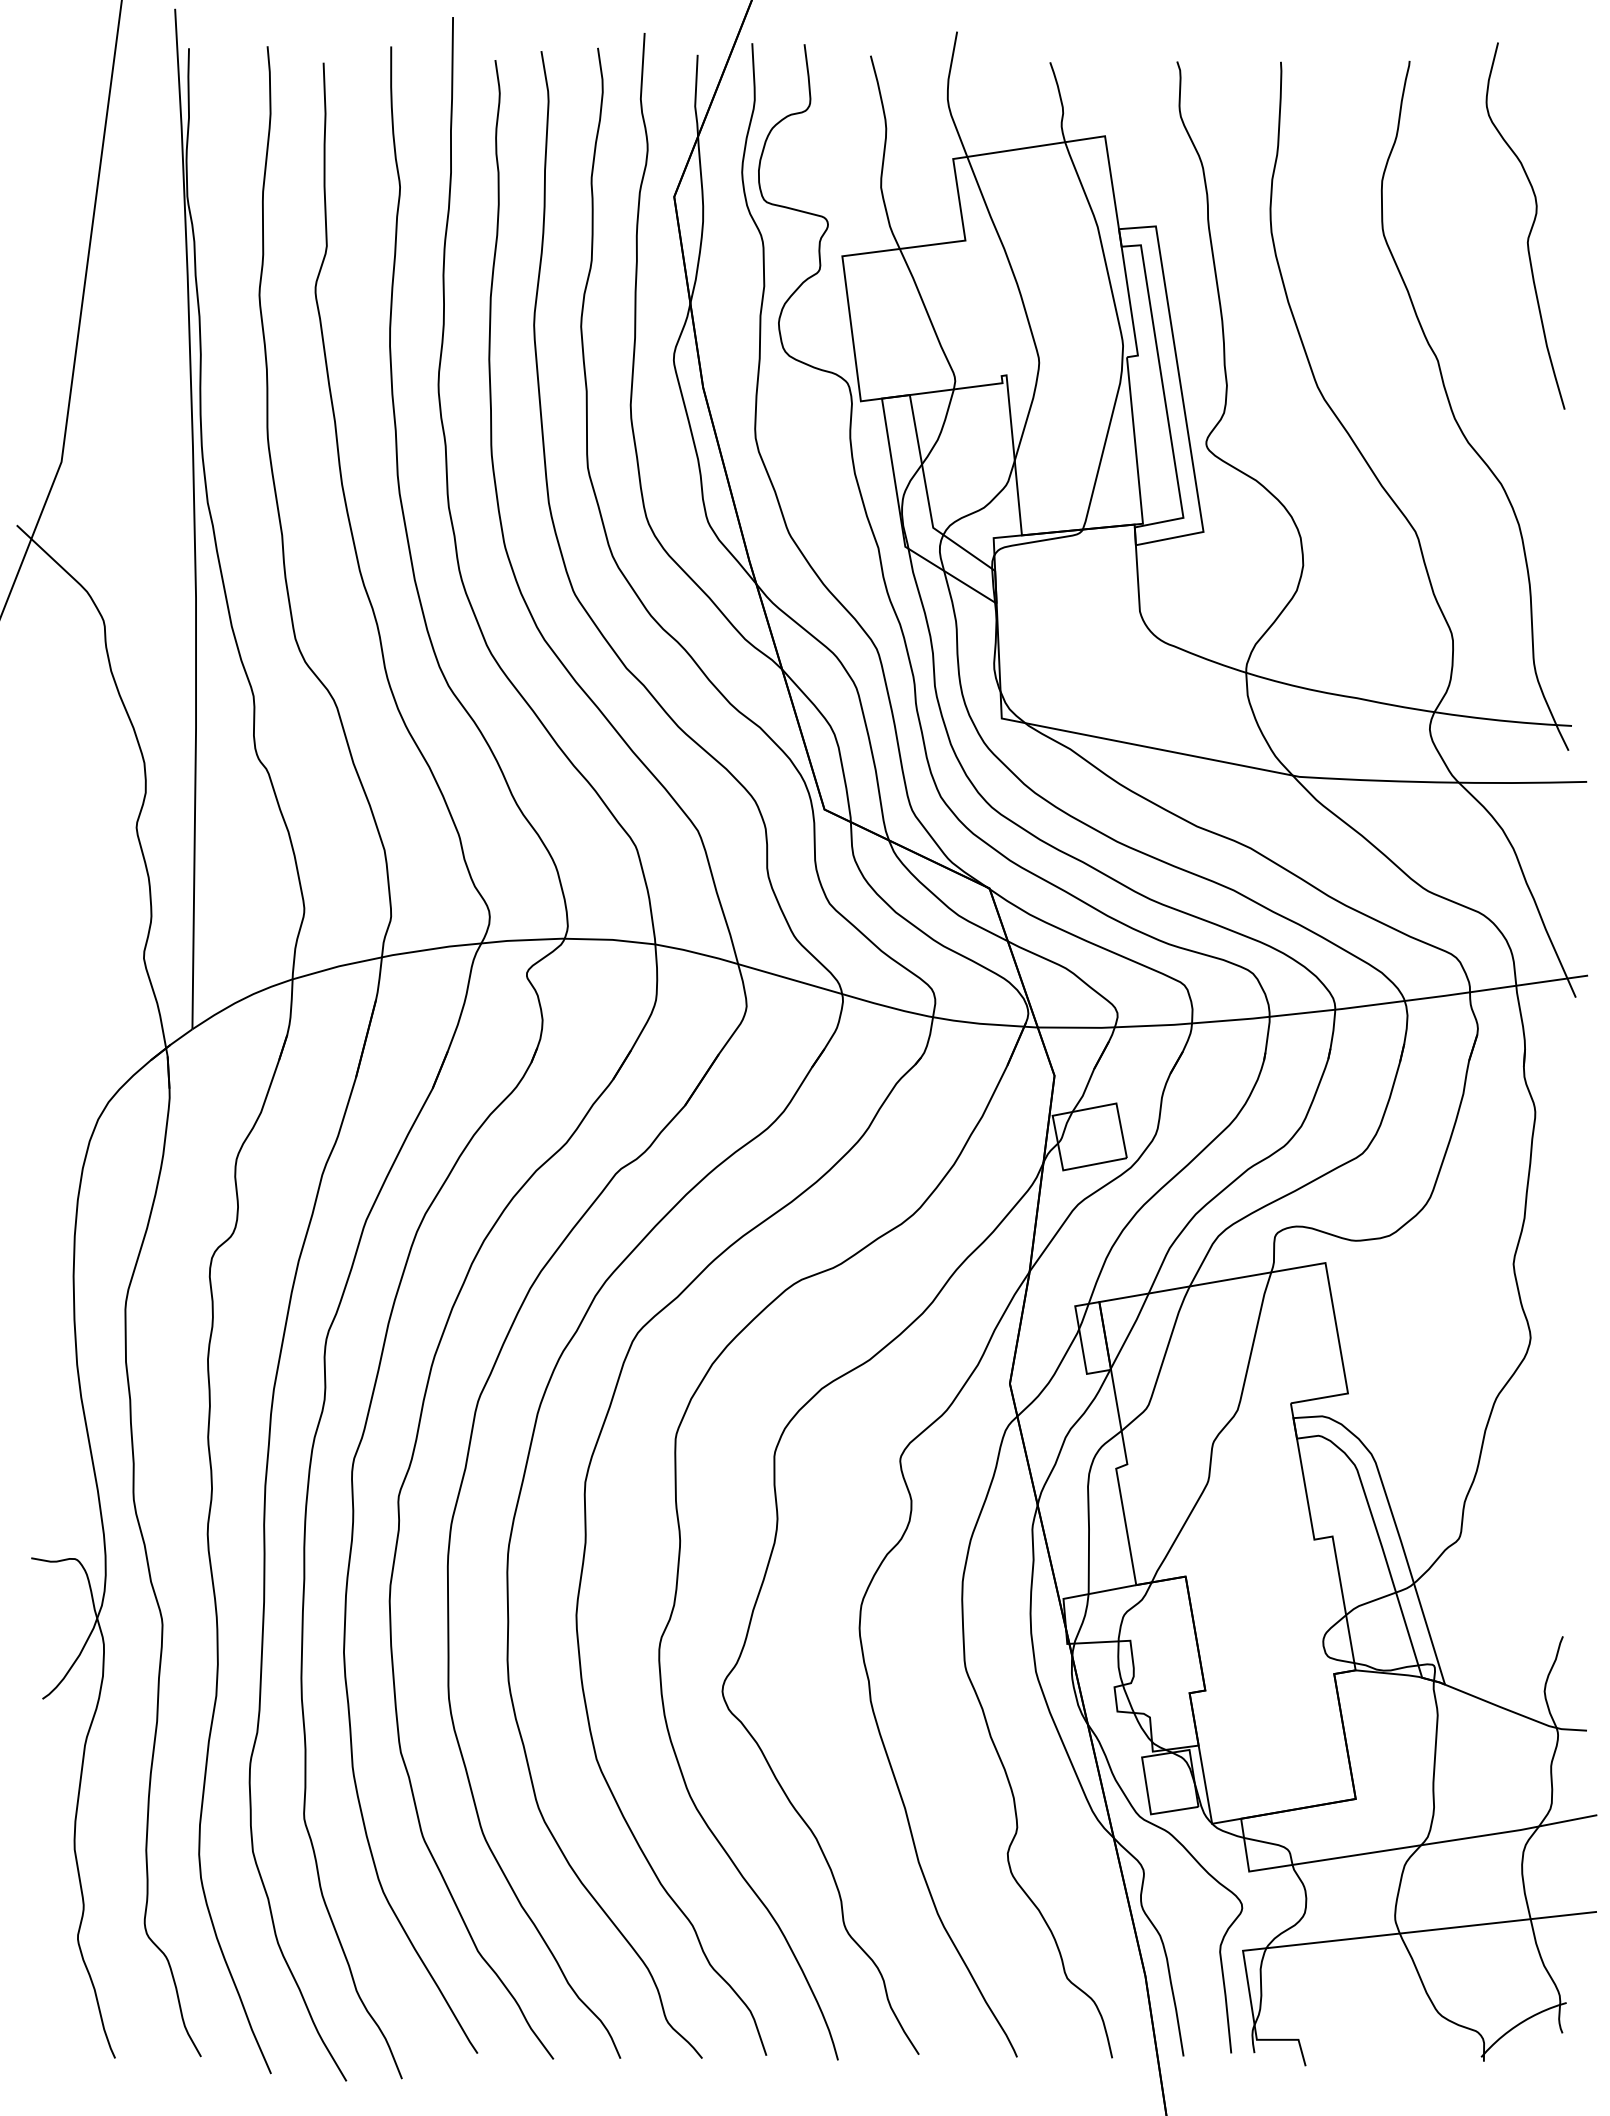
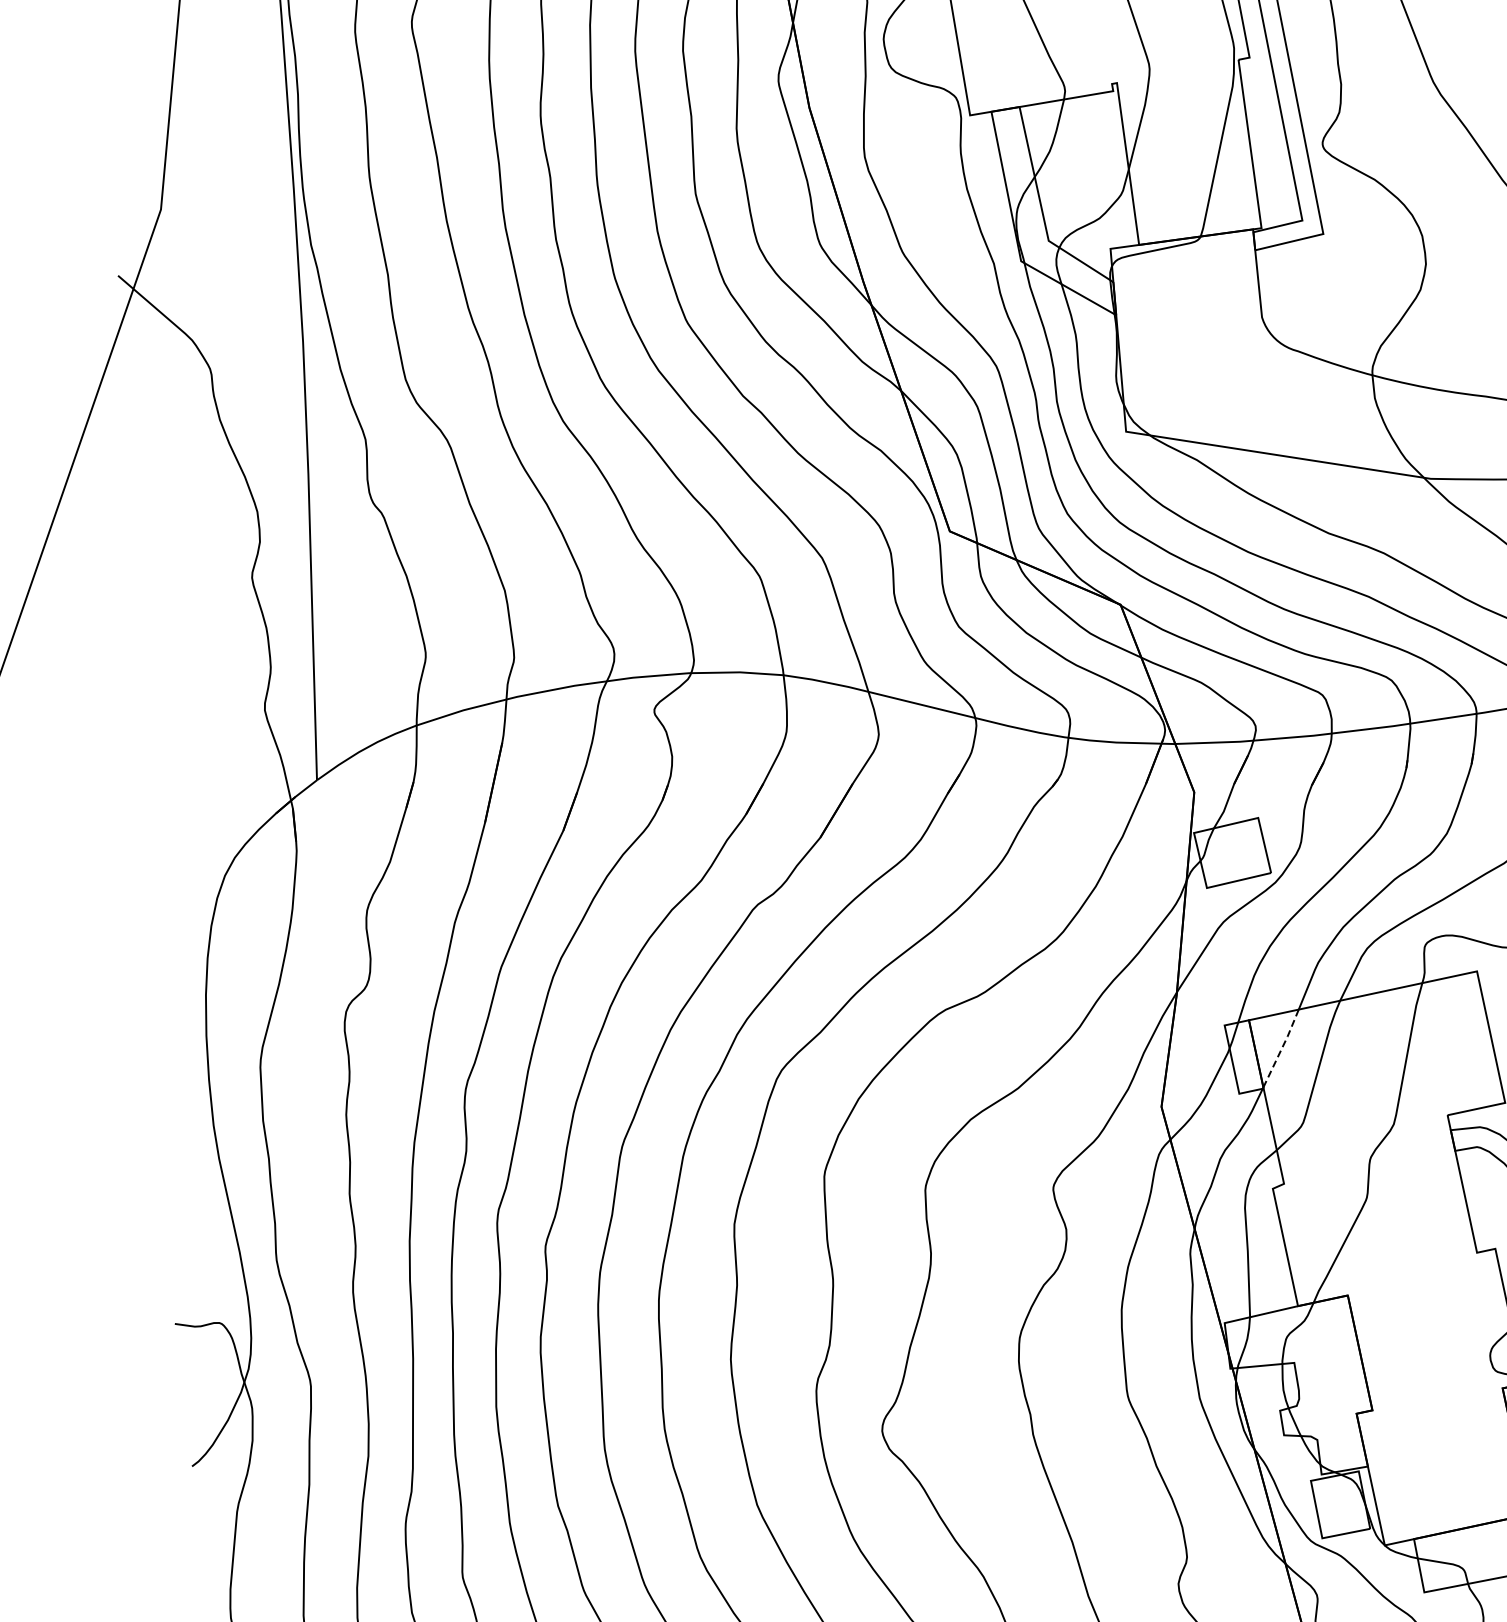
line: (1130, 1331) -> (1281, 1048), solid -> dashed

